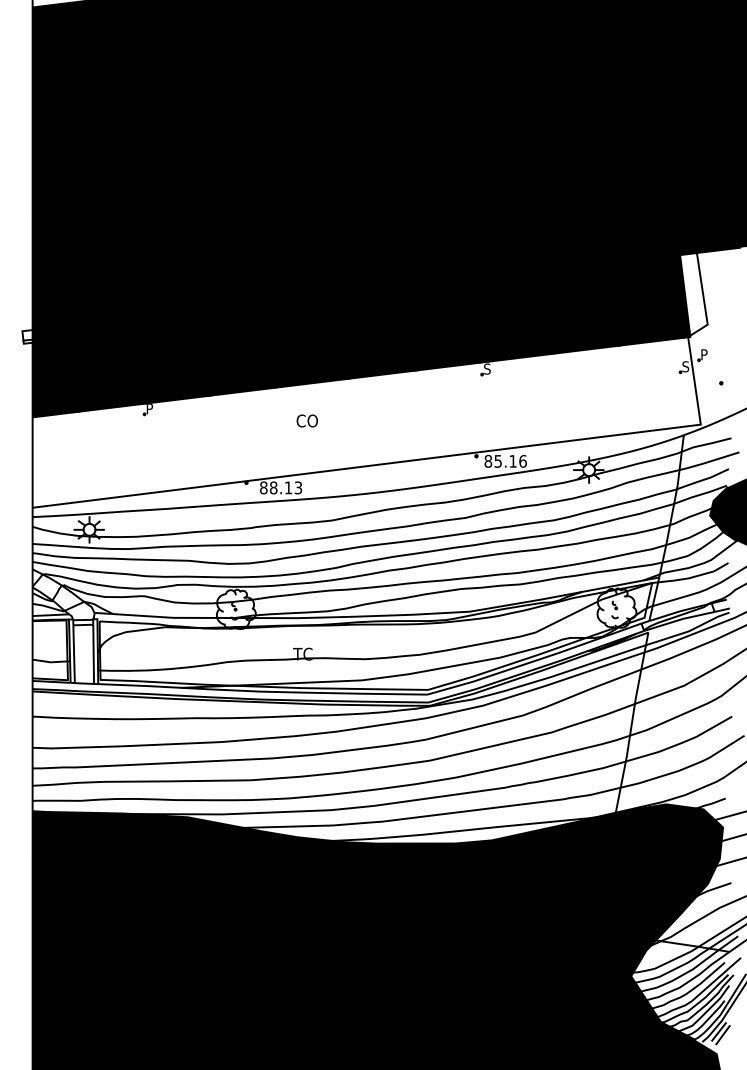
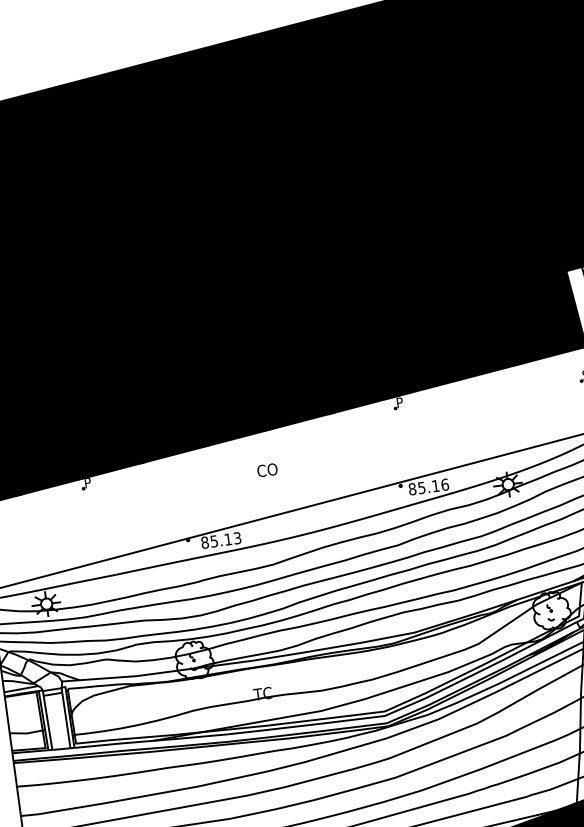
text: (487, 368) -> (399, 402), S -> P
text: (306, 420) -> (266, 469), moved
text: (273, 487) -> (214, 541), 88.13 -> 85.13

